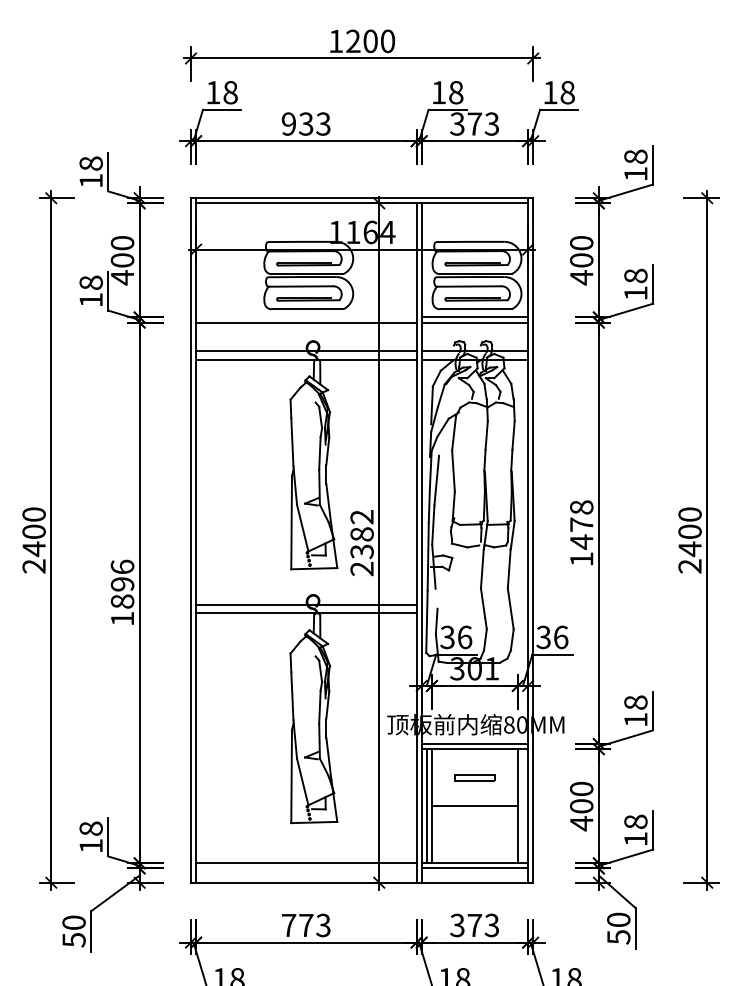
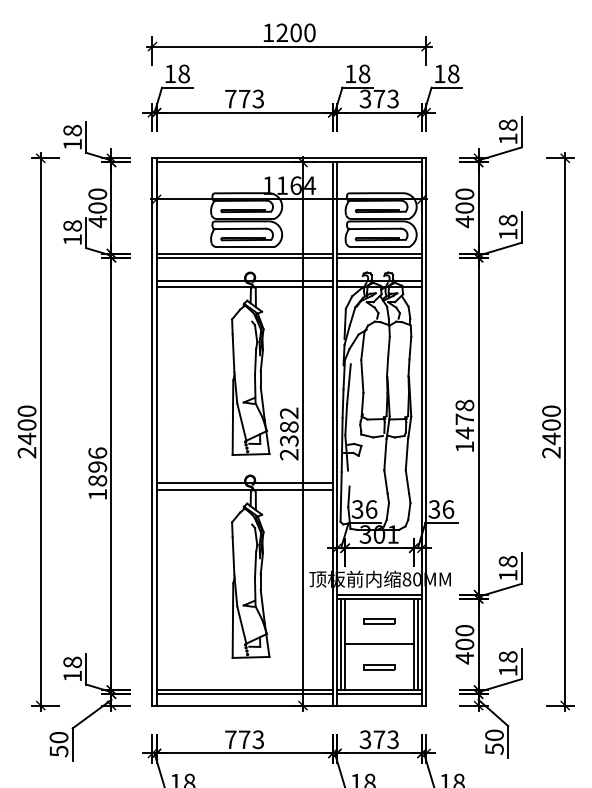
text: (297, 123) -> (237, 98), 933 -> 773
line: (306, 317) -> (244, 253), added
line: (522, 806) -> (417, 644), added
part: (474, 834) -> (379, 667), added
line: (306, 868) -> (244, 694), added

